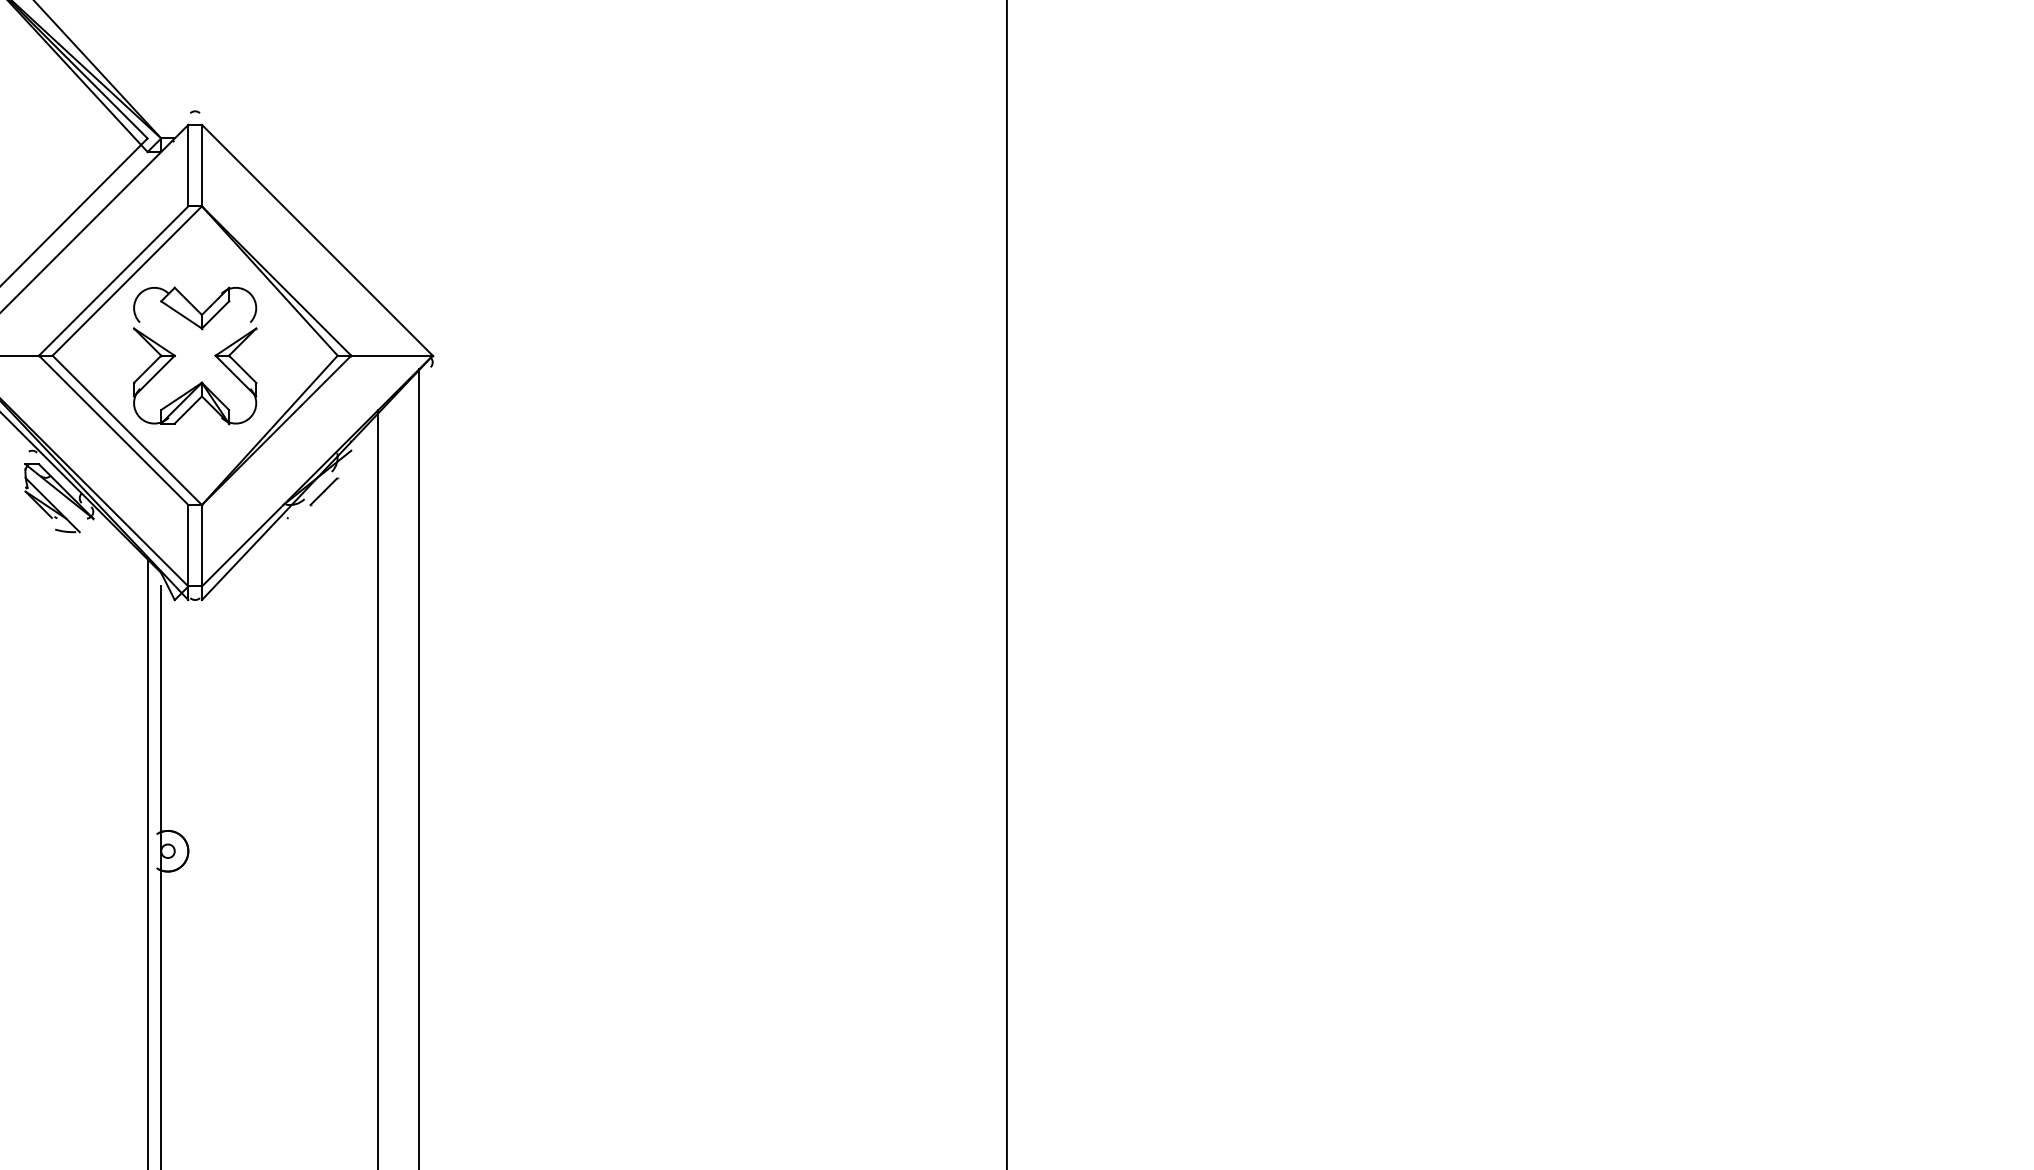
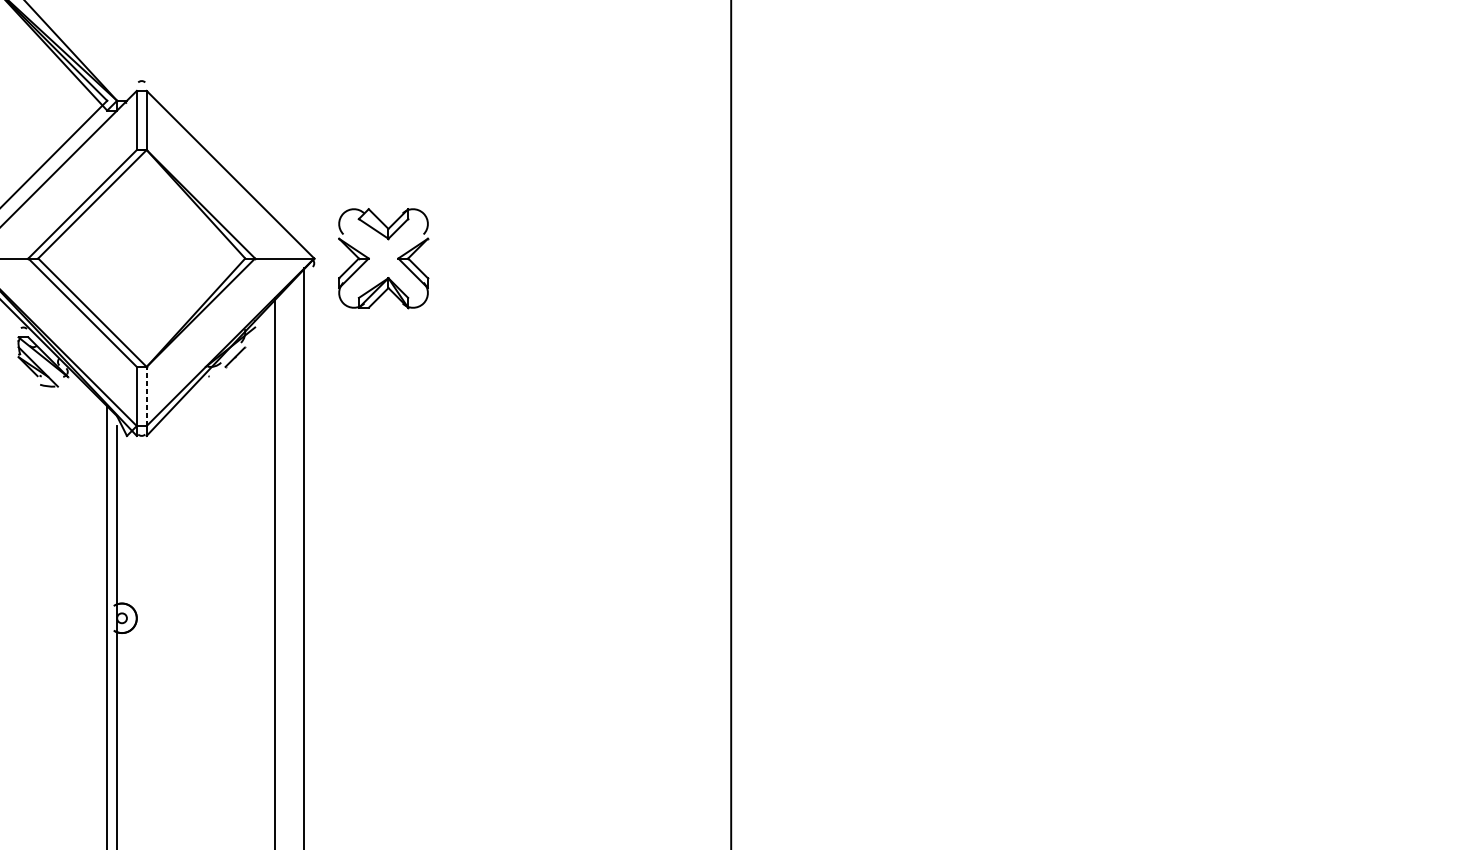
part: (175, 355) -> (369, 258), moved
line: (201, 545) -> (146, 396), solid -> dashed

